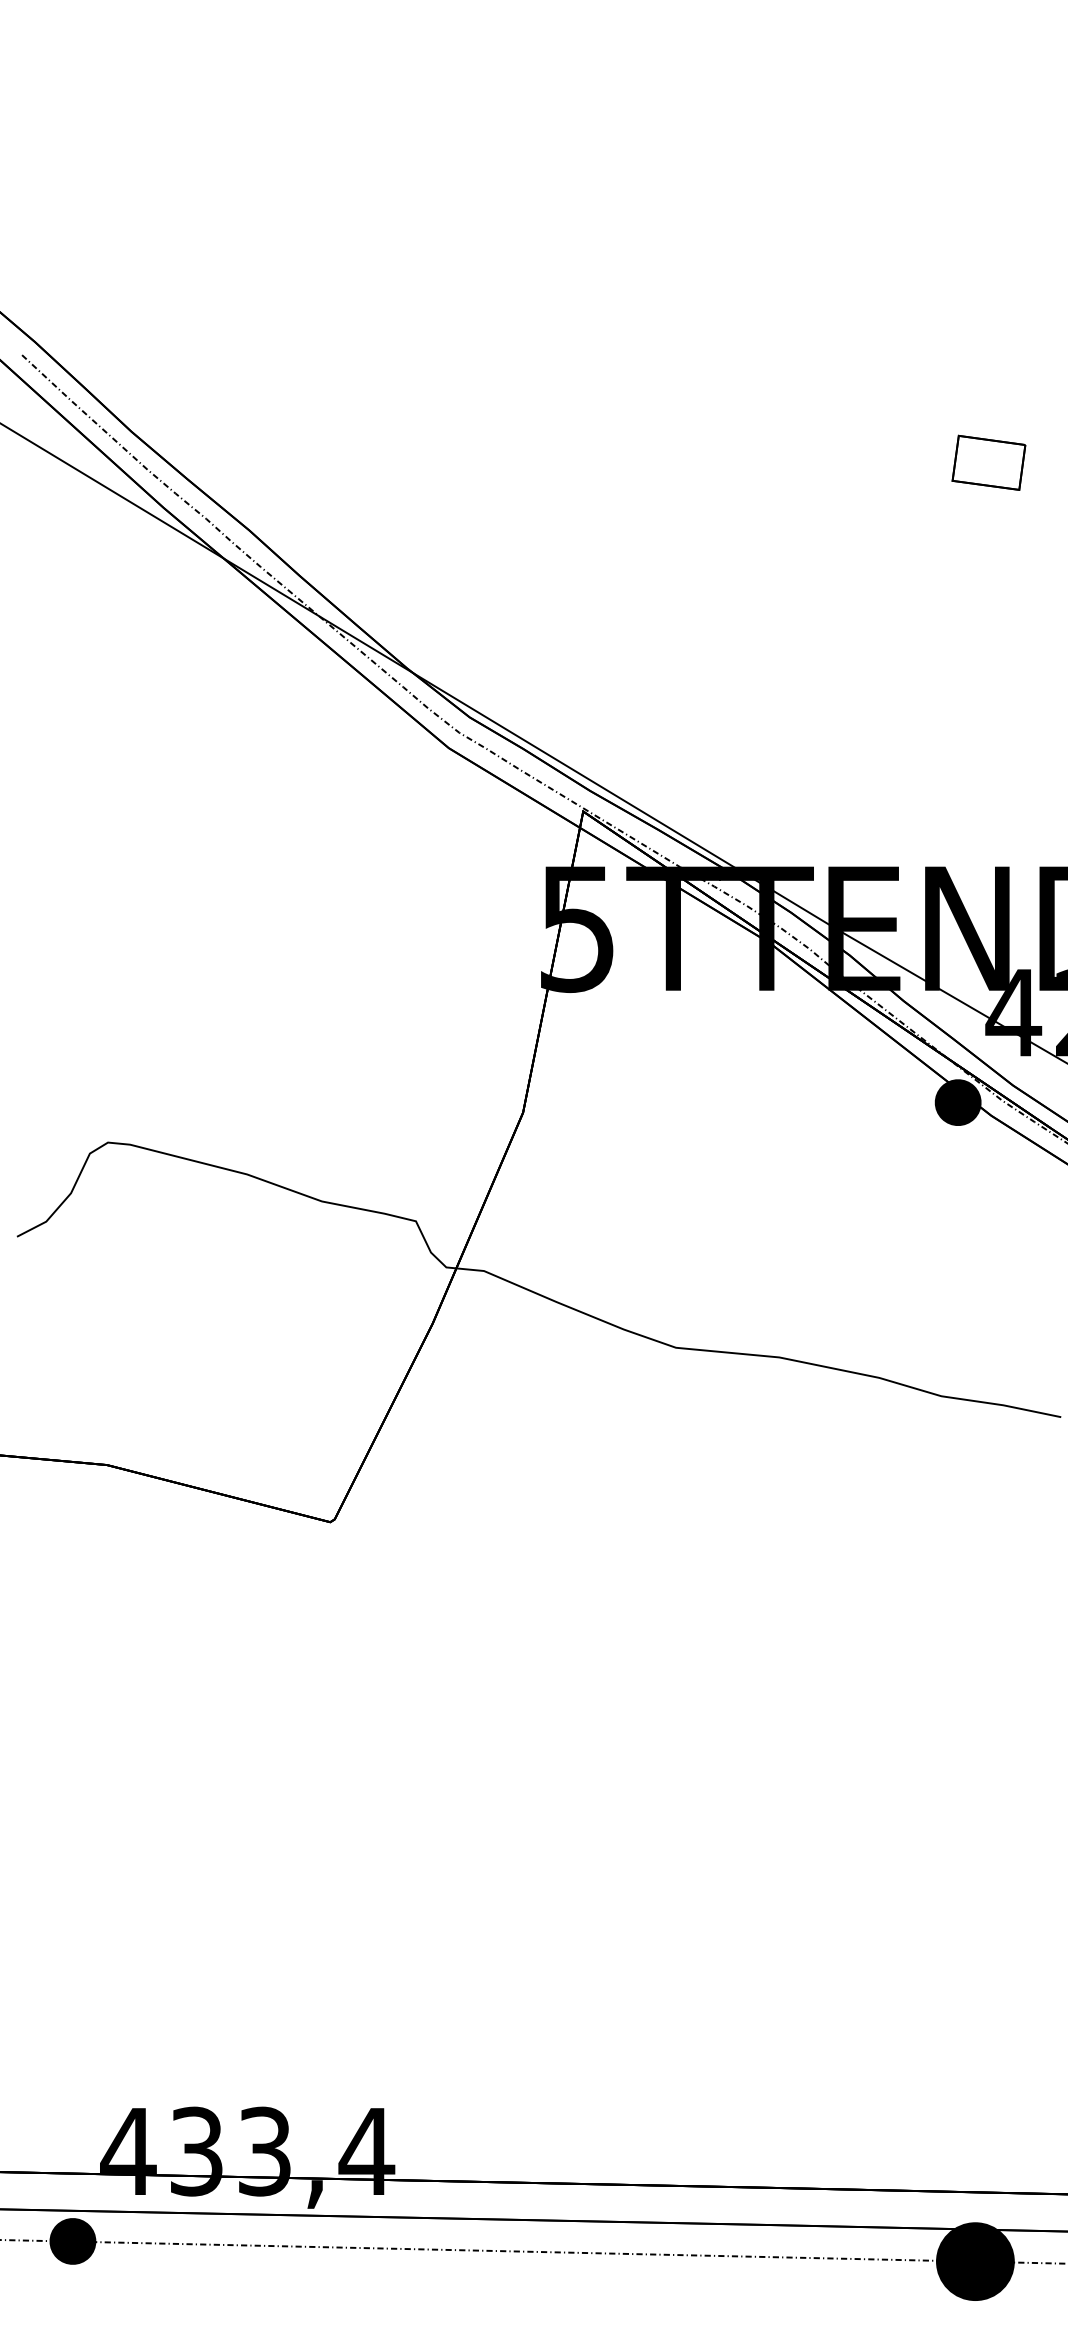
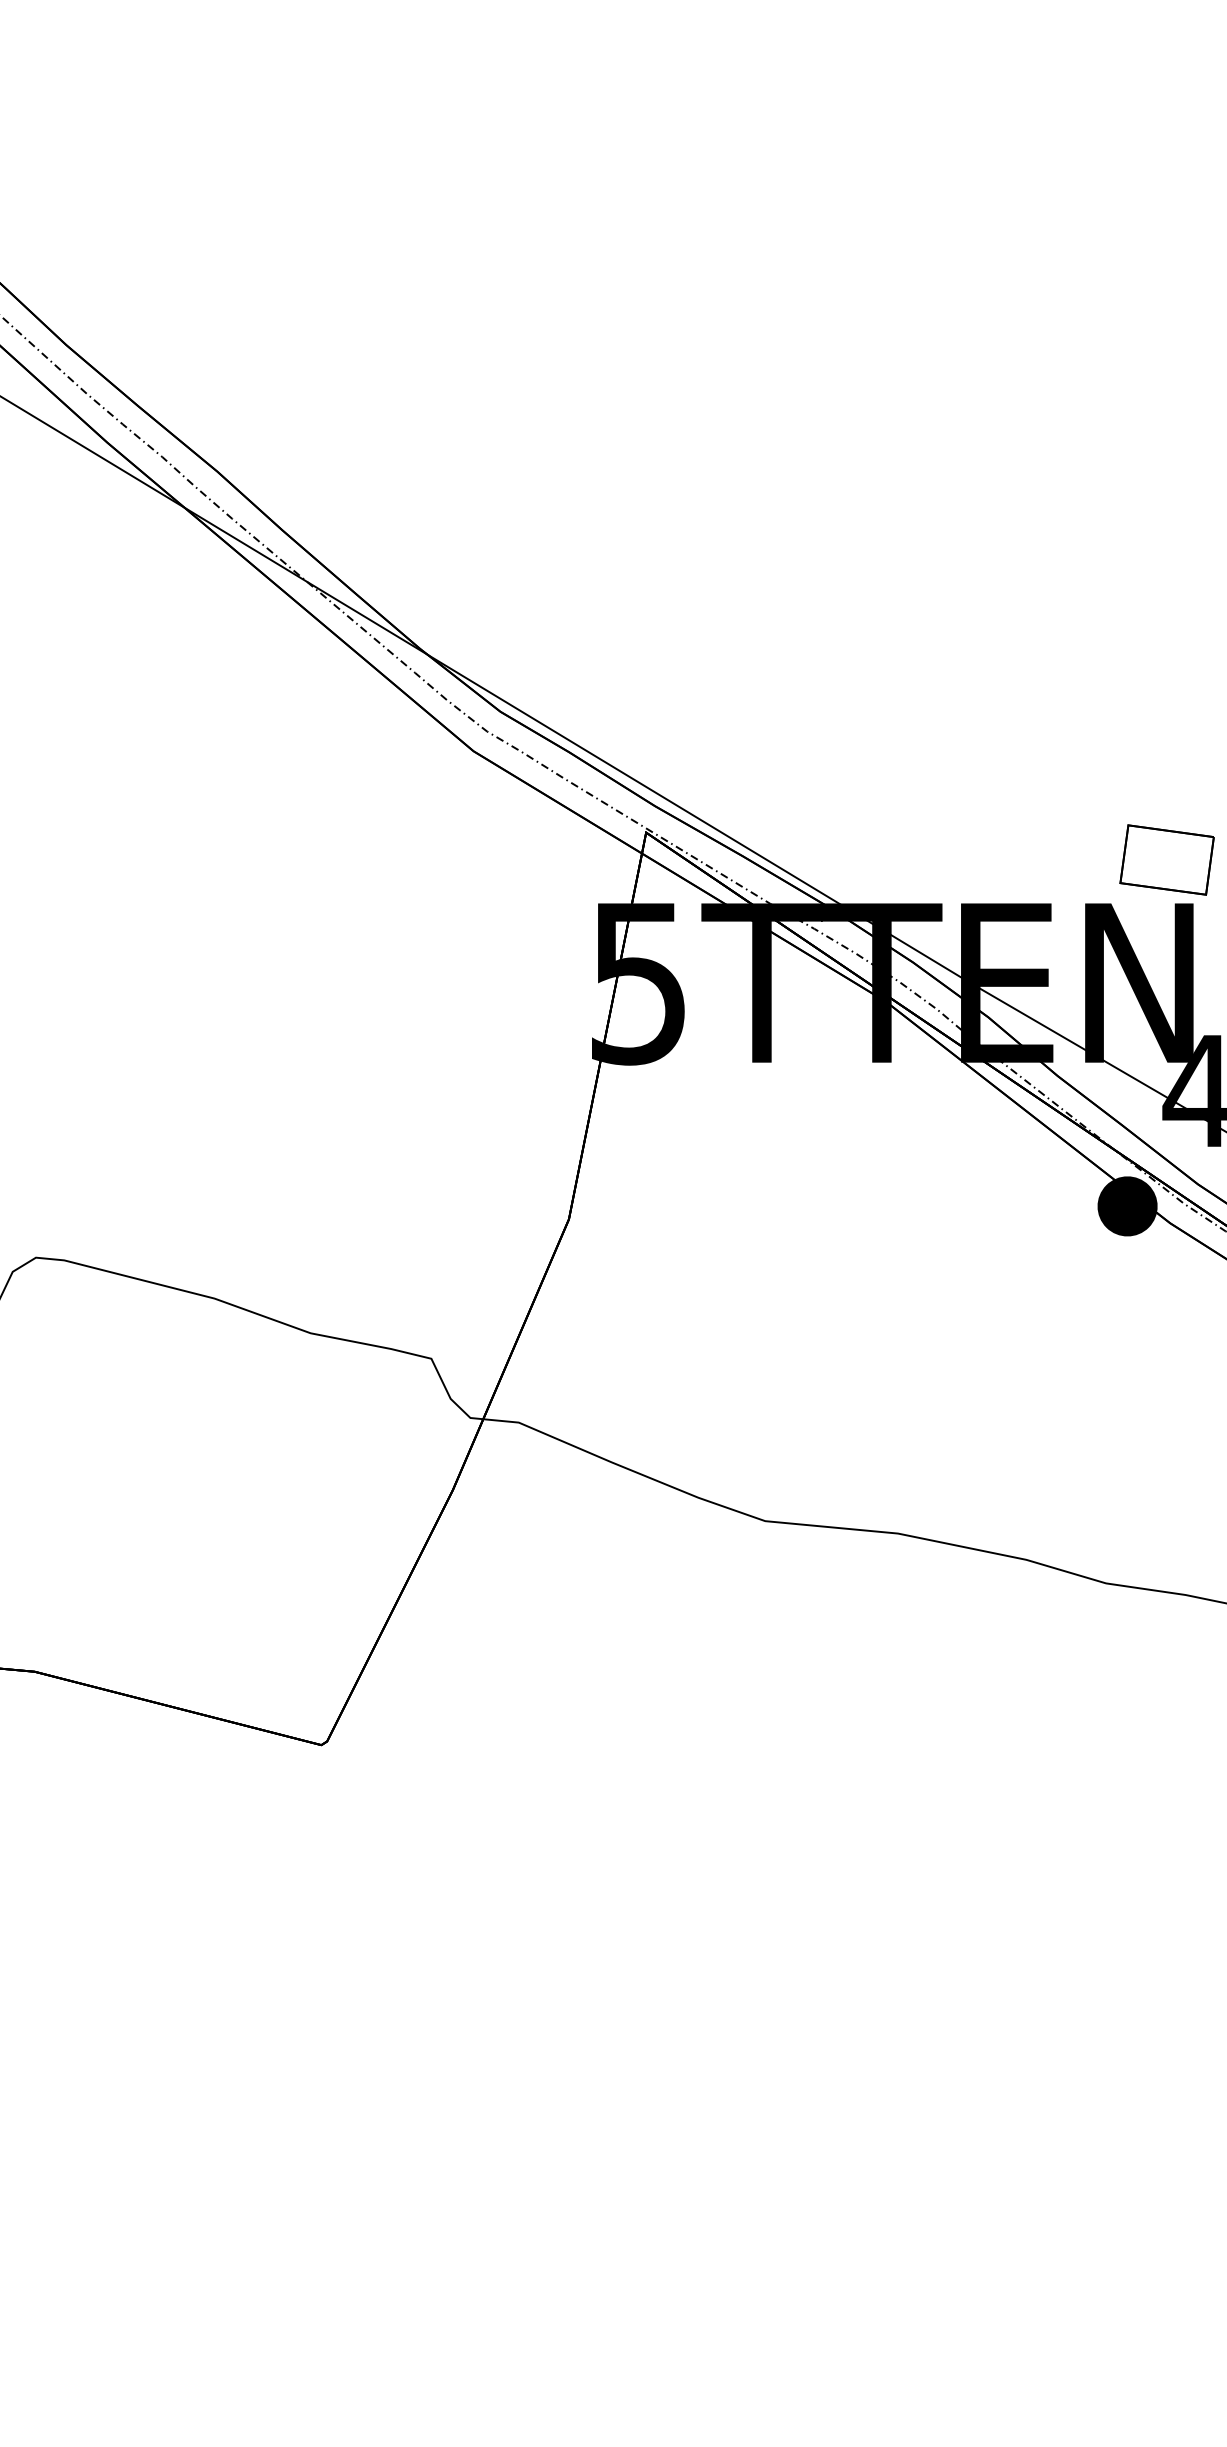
part: (988, 462) -> (1166, 859), moved

